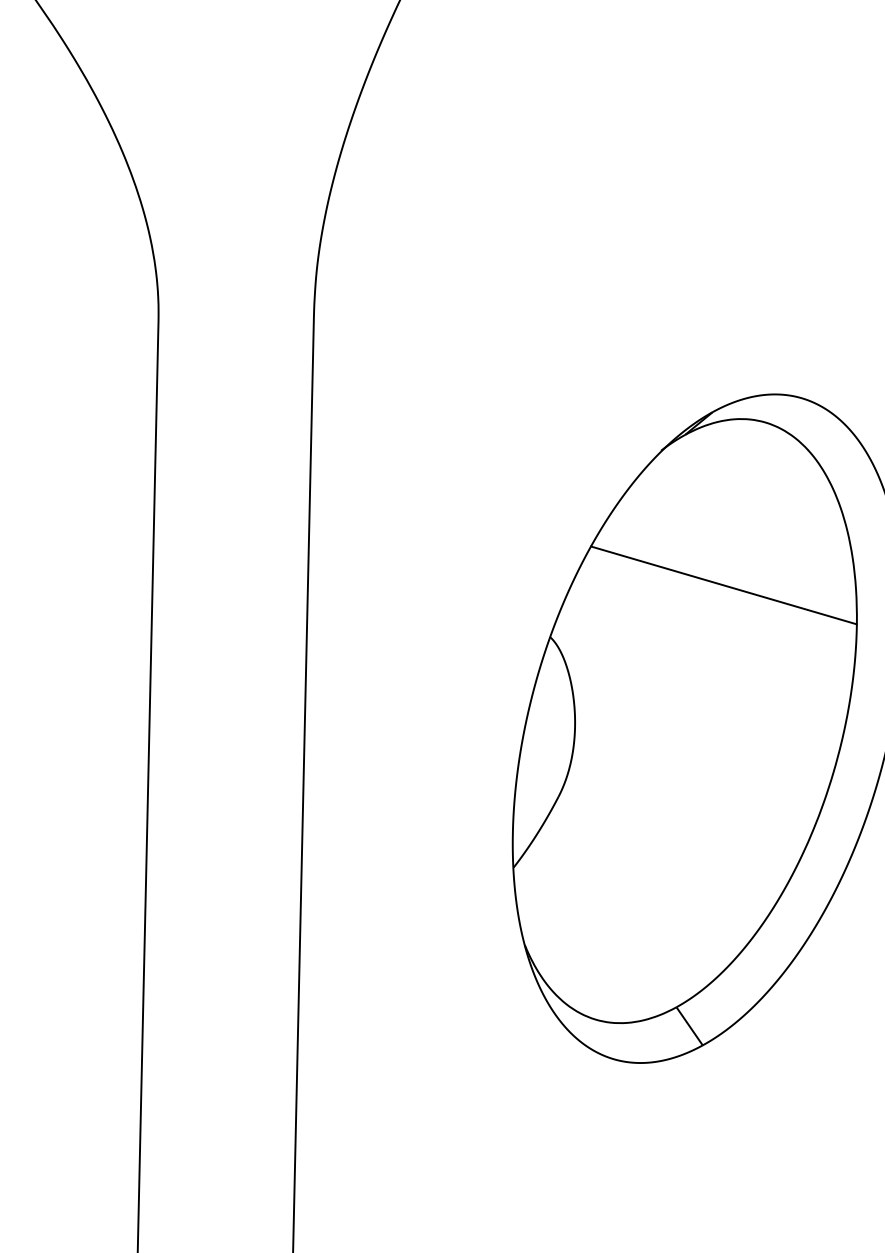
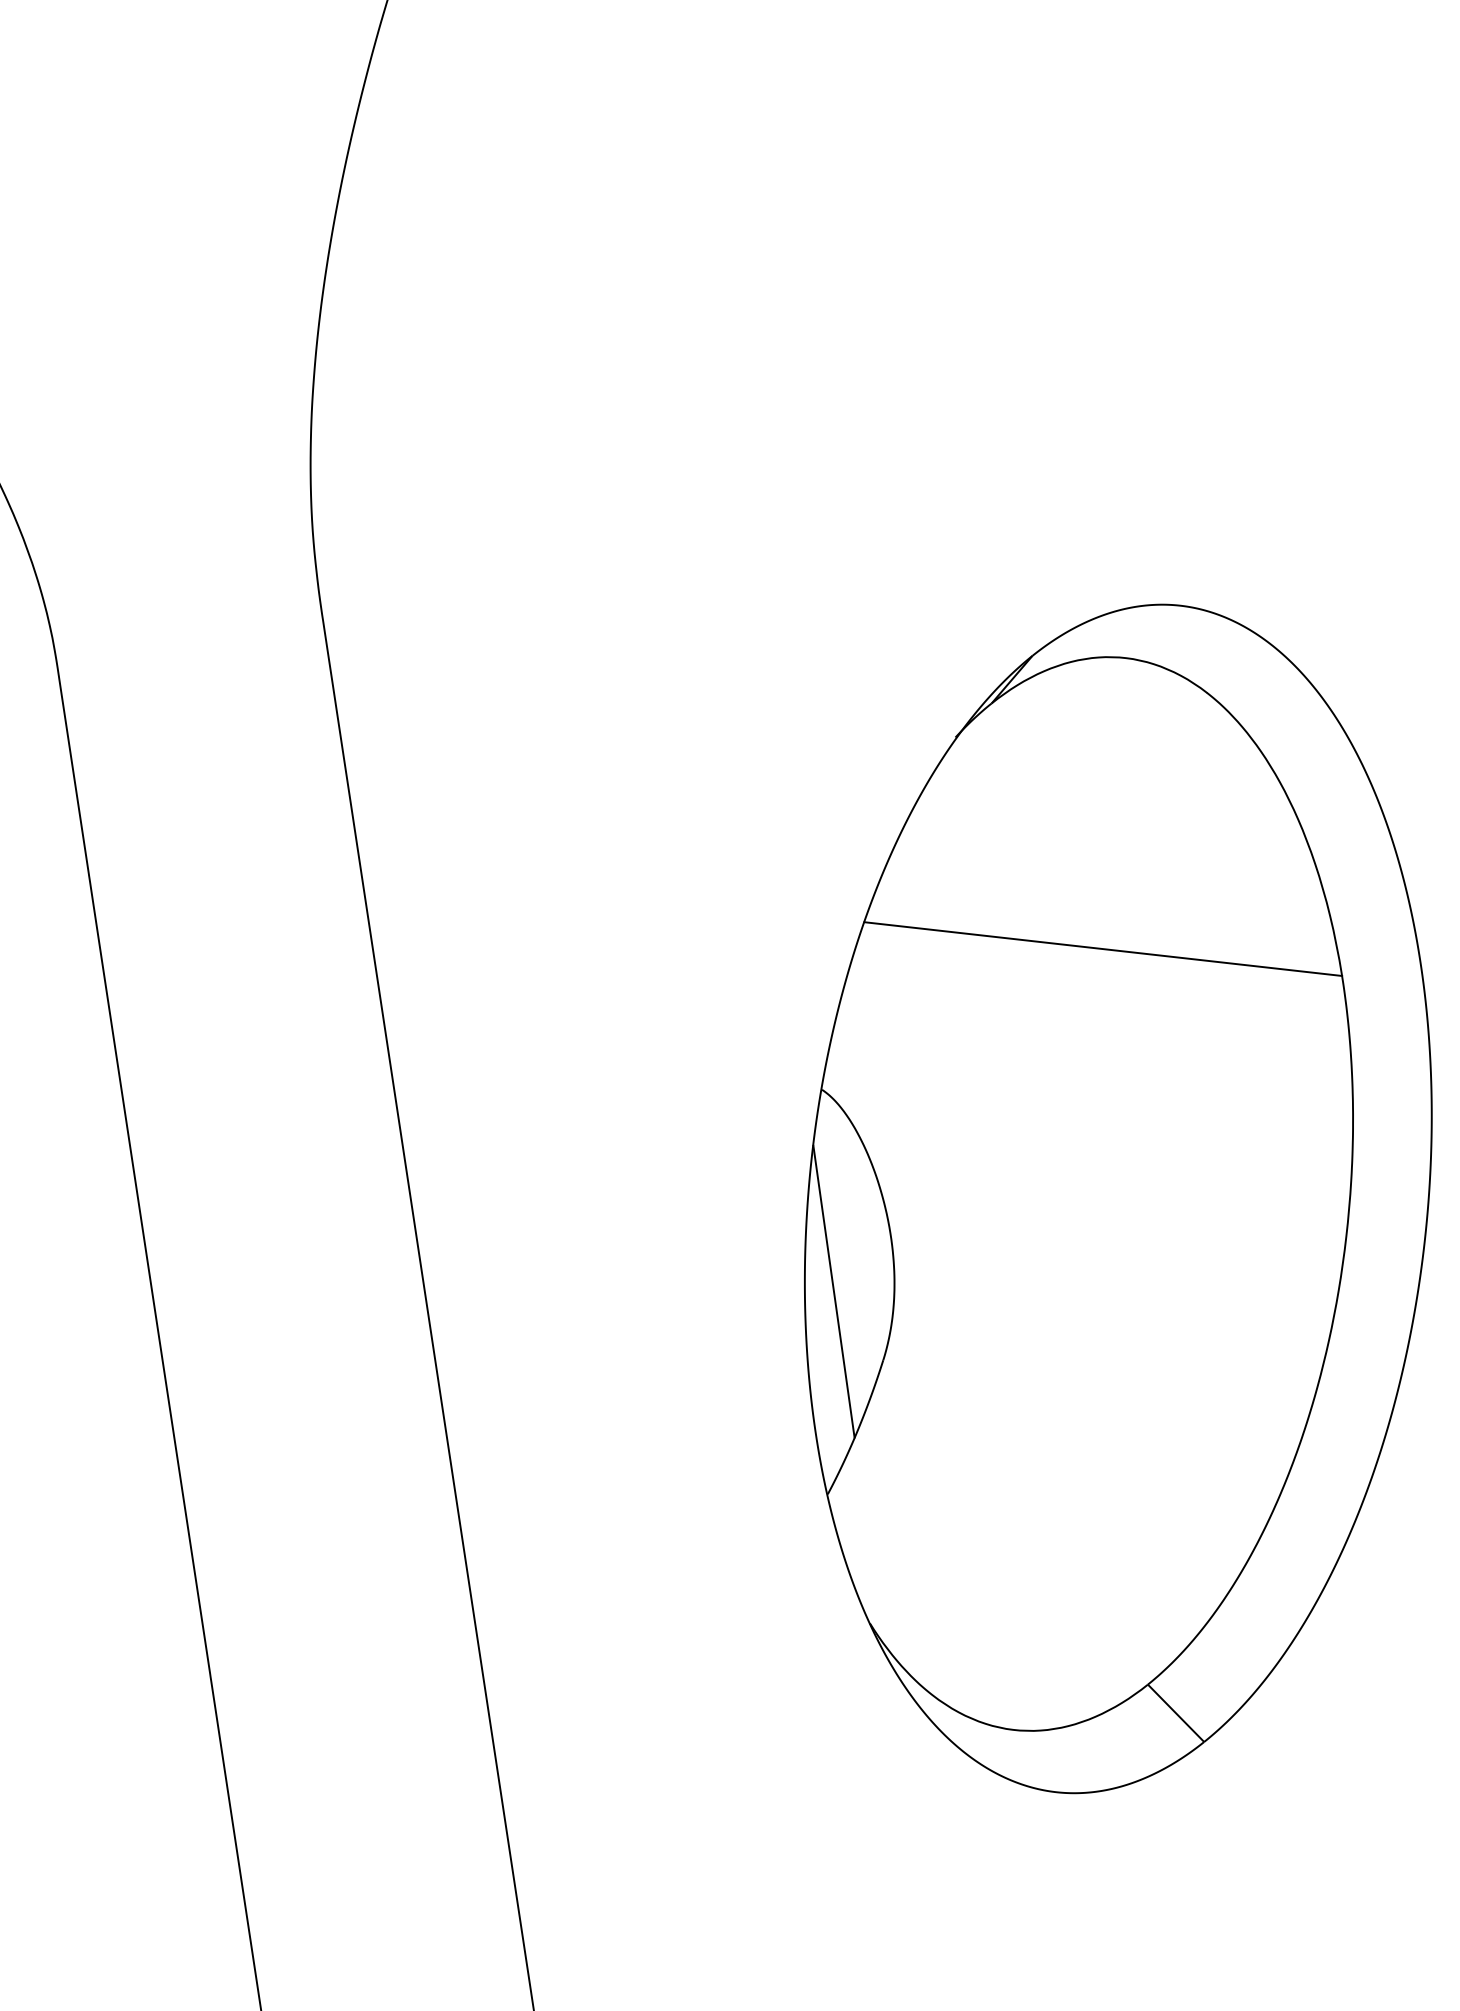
line: (537, 752) -> (834, 1290), added

